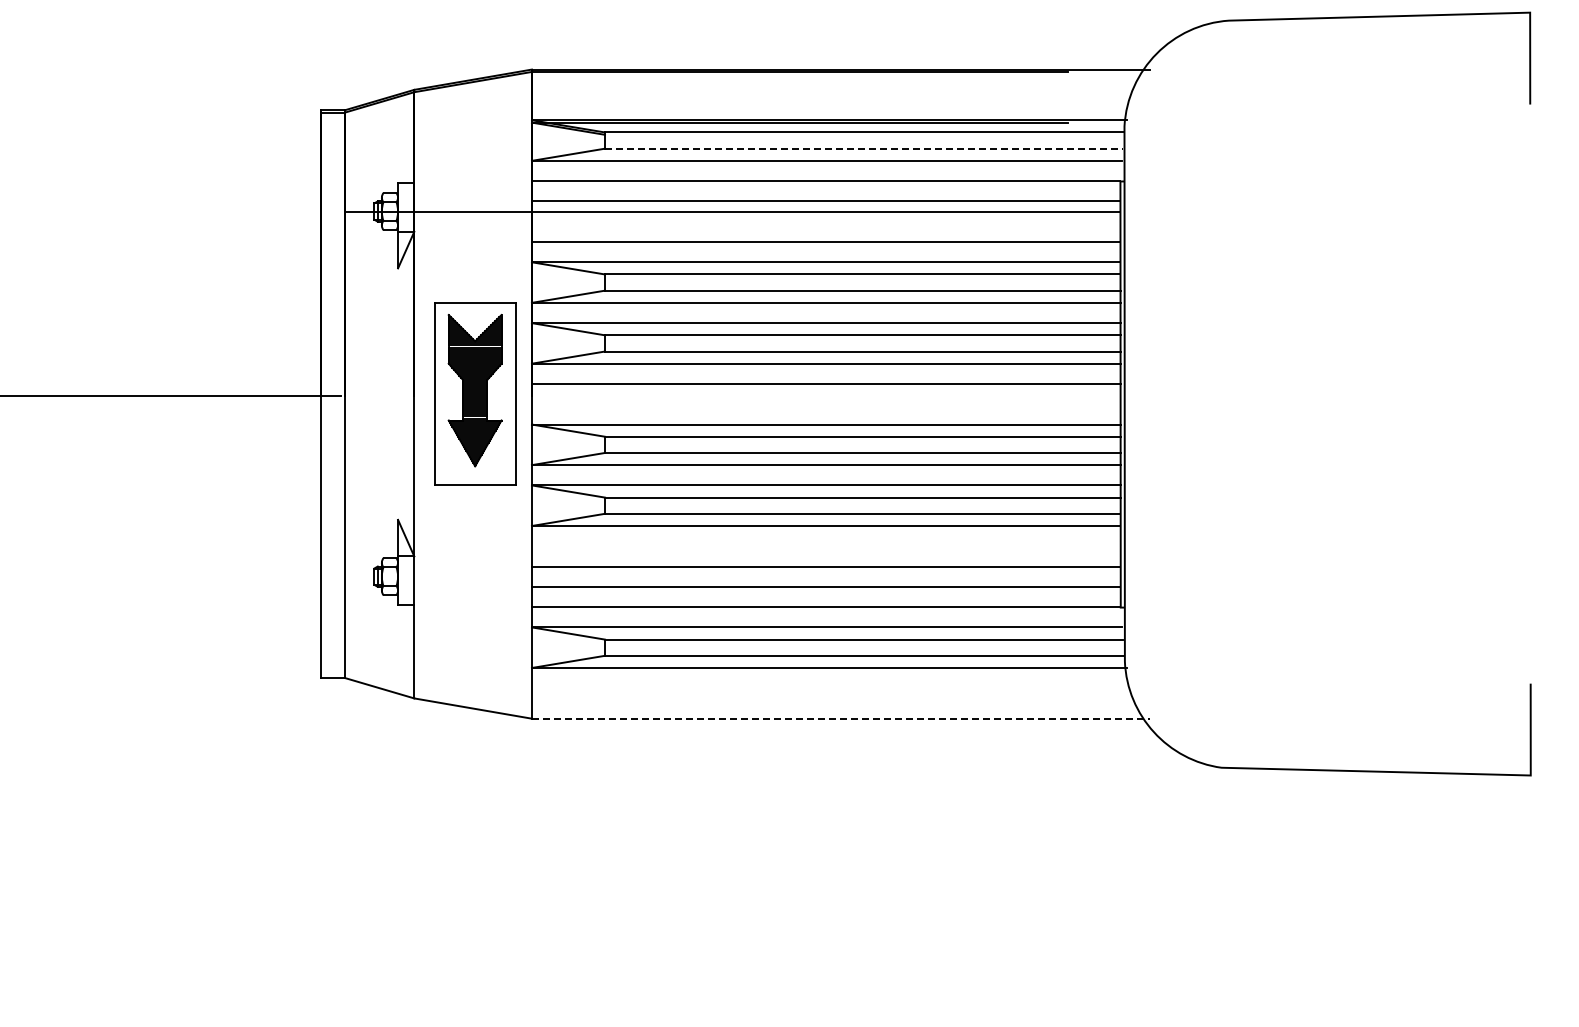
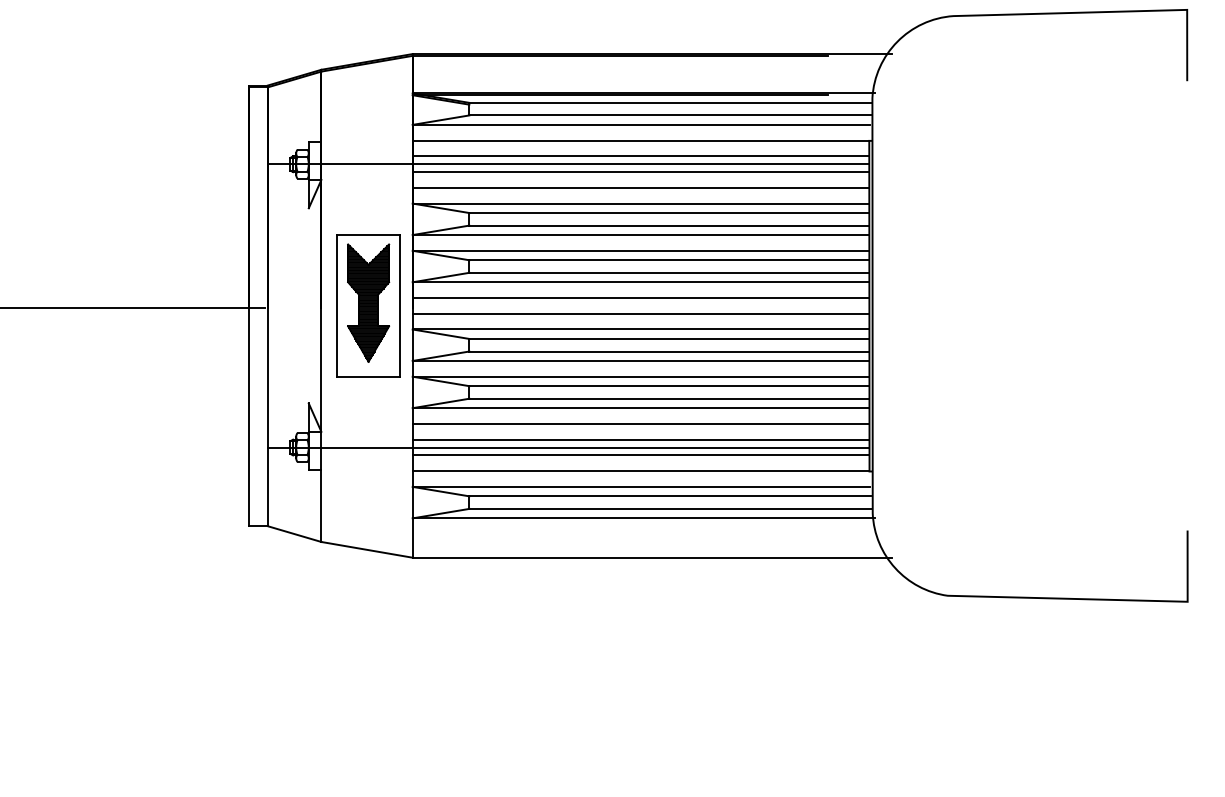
line: (863, 148) -> (669, 115), dashed -> solid
line: (825, 221) -> (640, 171), added
line: (825, 404) -> (640, 313), added
line: (825, 546) -> (640, 424), added
line: (732, 576) -> (568, 447), added
line: (840, 718) -> (652, 557), dashed -> solid

